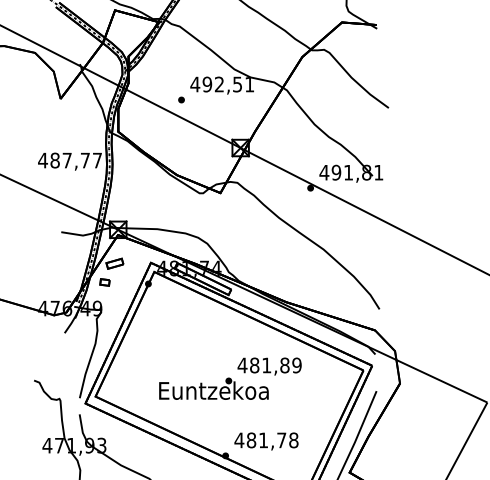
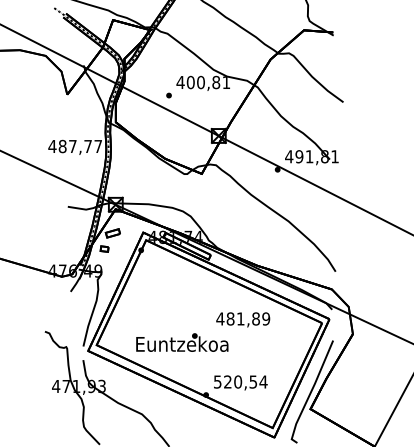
text: (222, 84) -> (203, 82), 492,51 -> 400,81
text: (214, 388) -> (182, 342), moved
text: (266, 439) -> (240, 381), 481,78 -> 520,54

